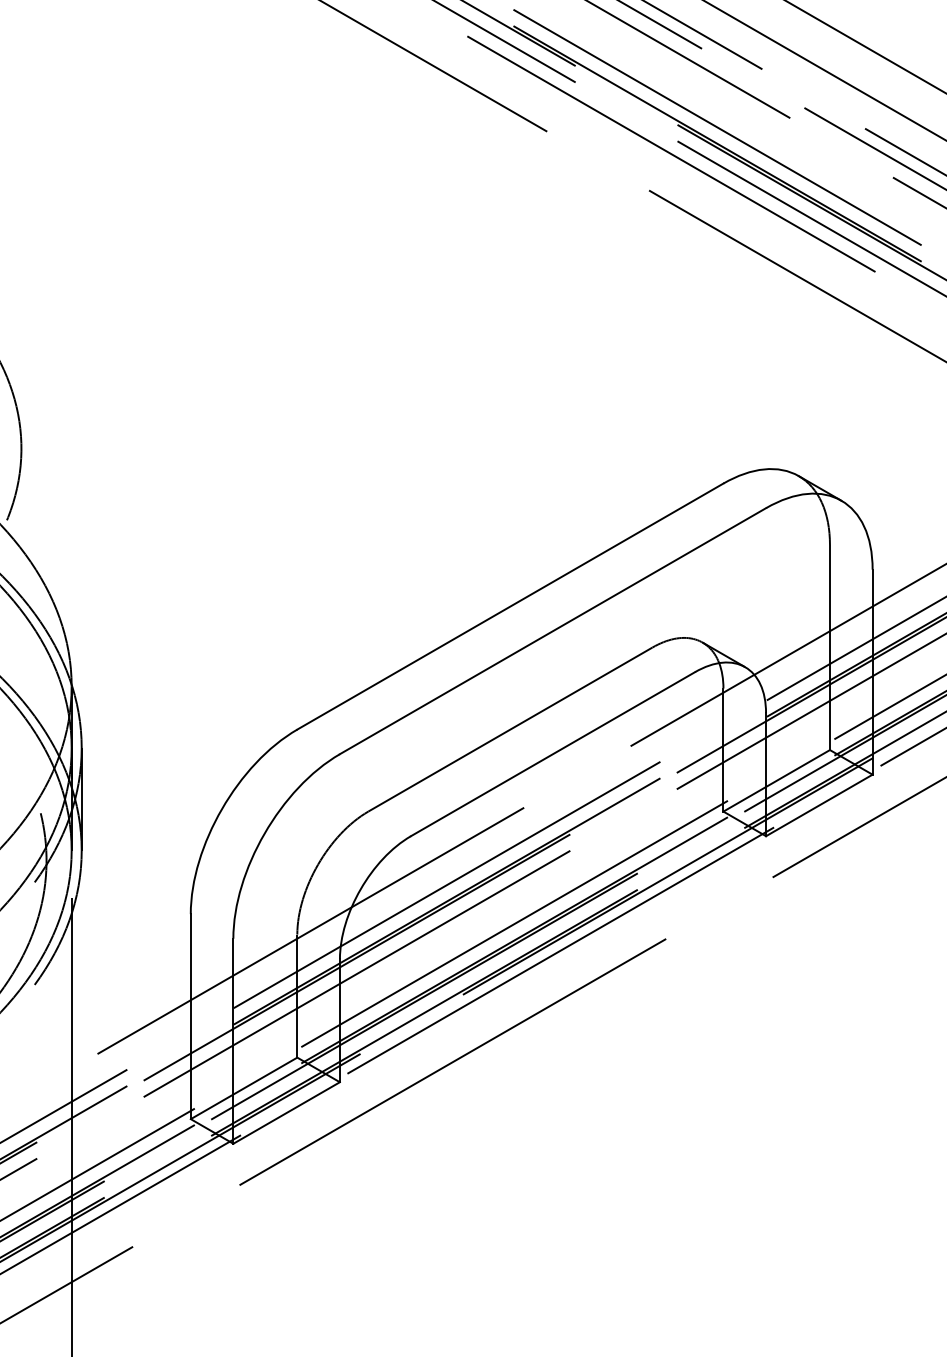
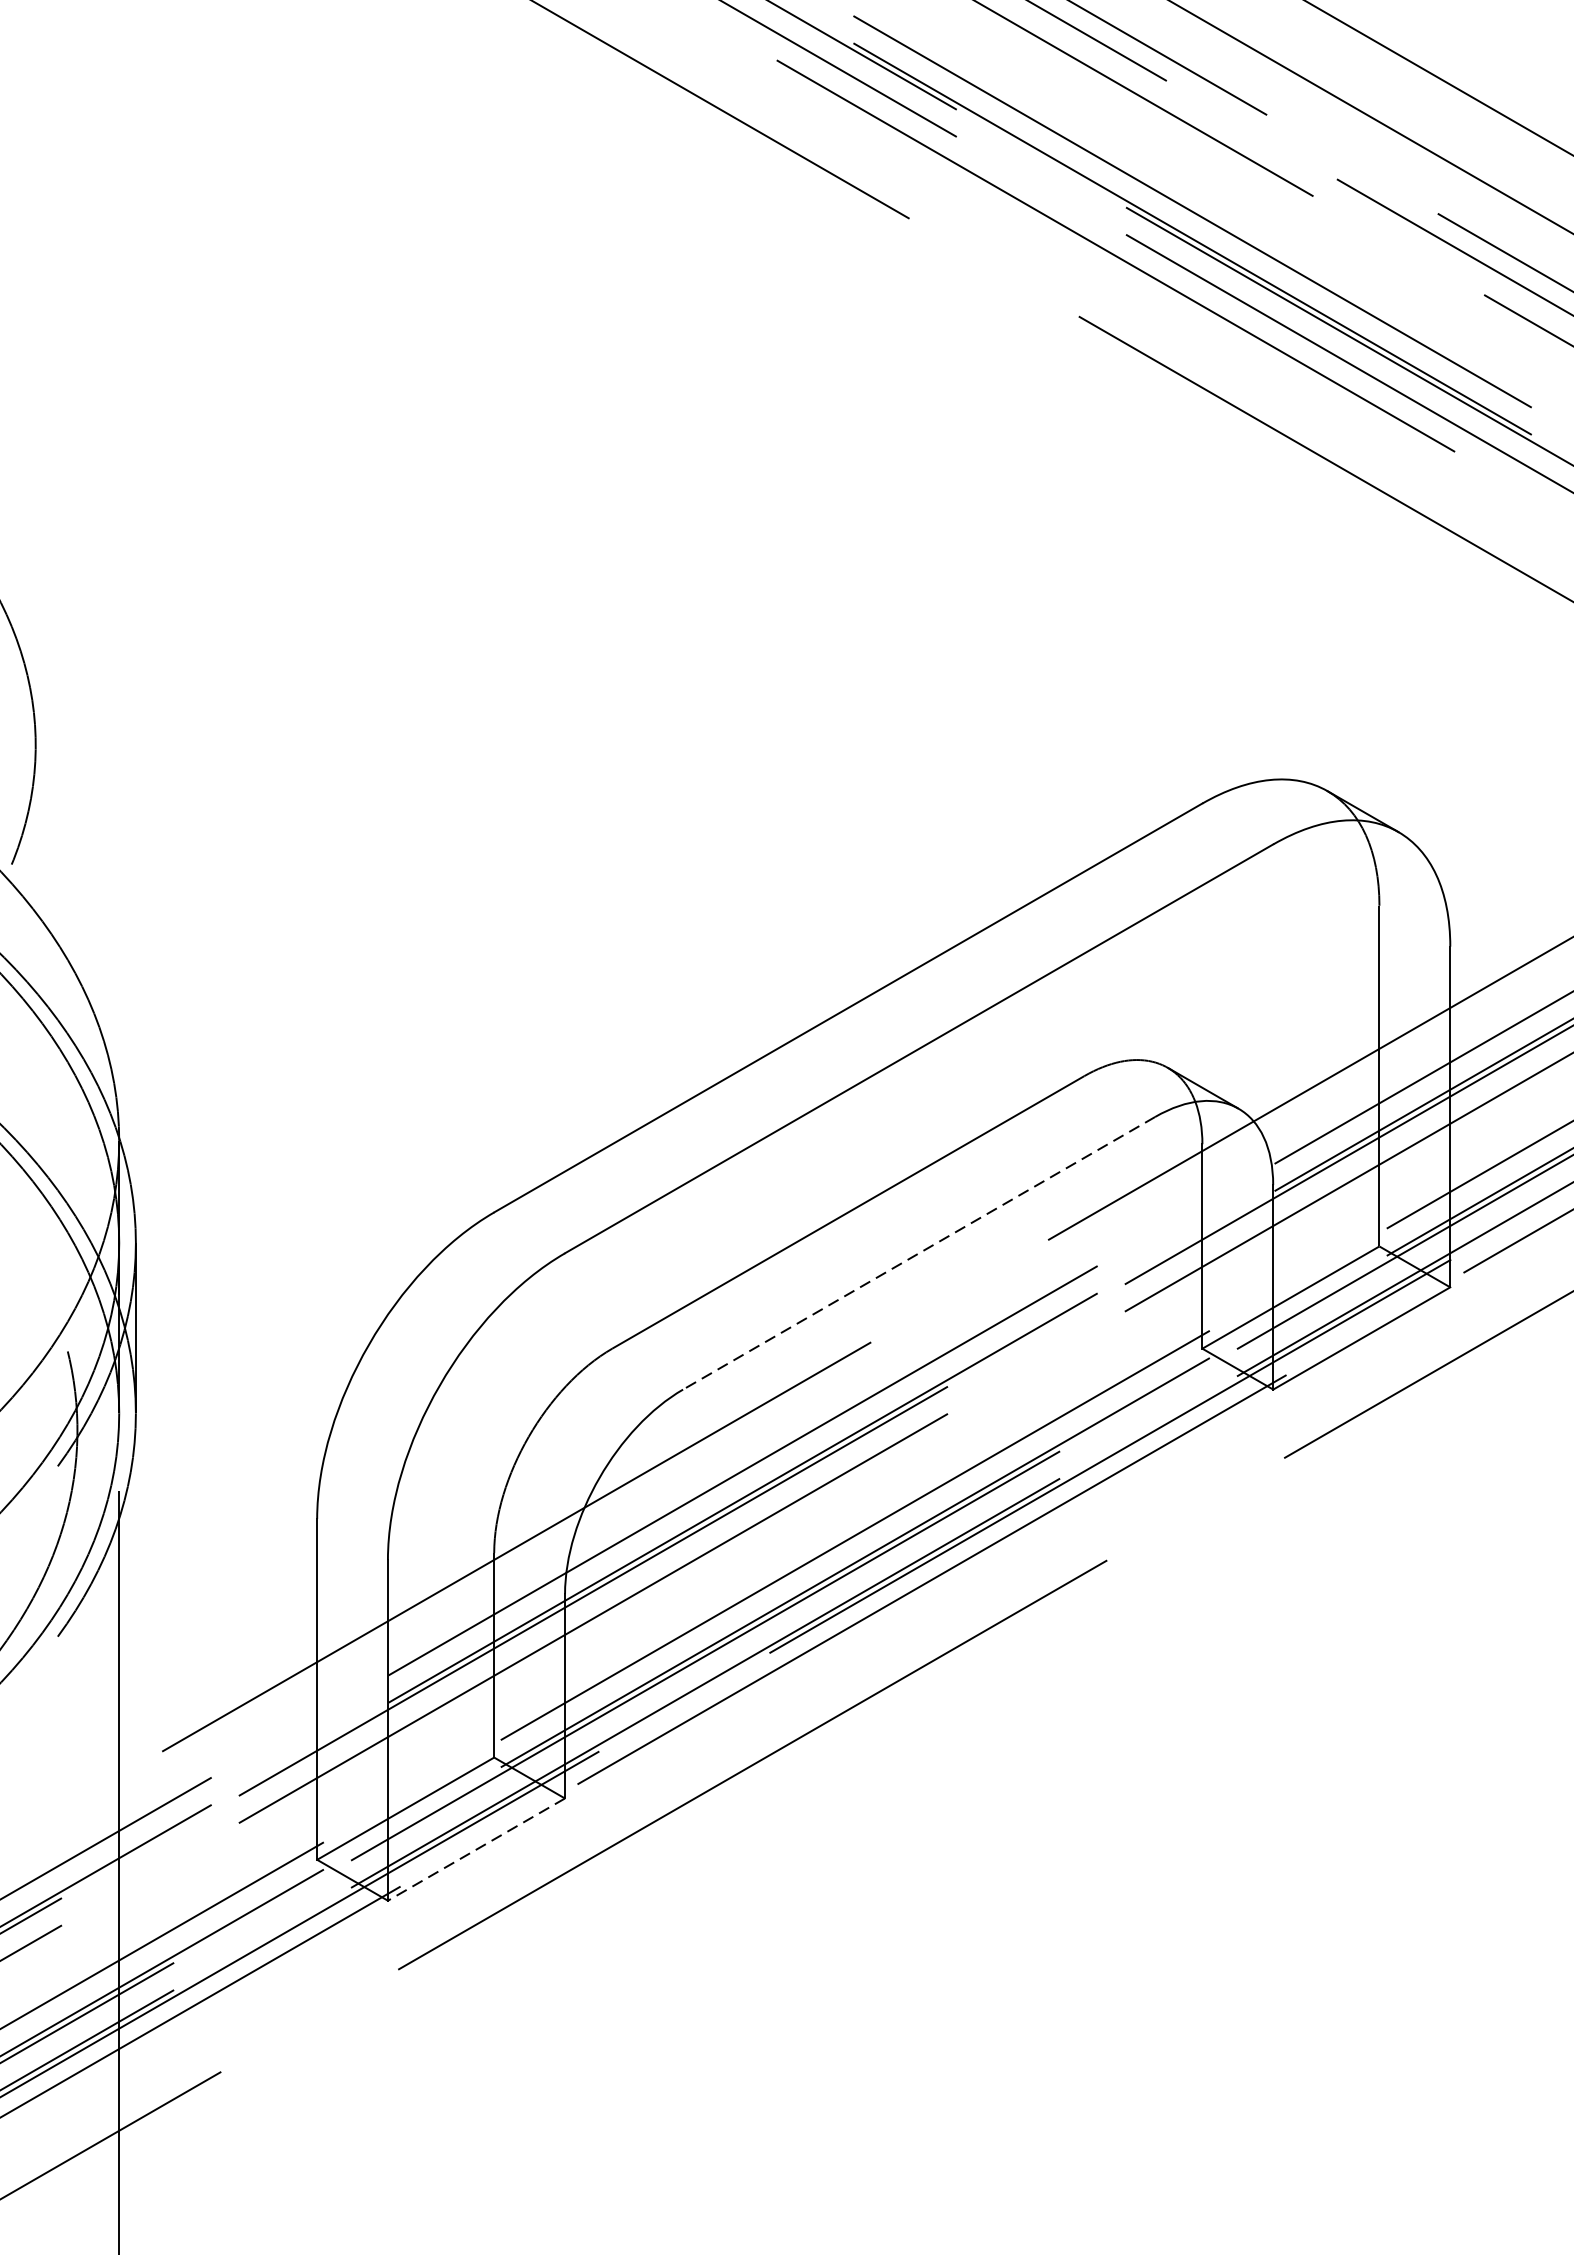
line: (552, 754) -> (918, 1253), solid -> dashed
line: (286, 1113) -> (476, 1850), solid -> dashed

